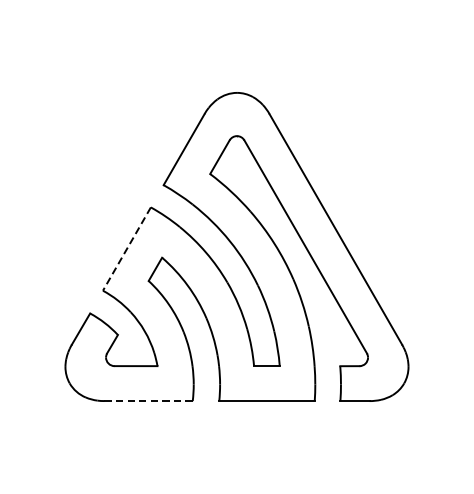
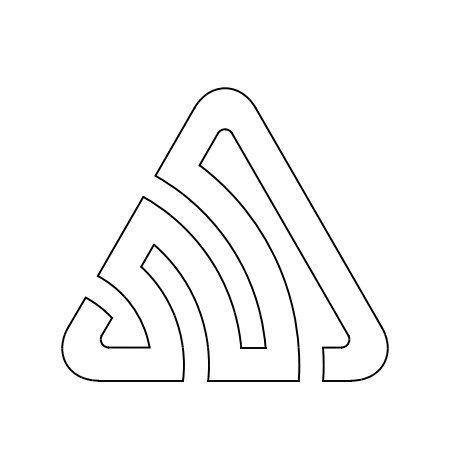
line: (126, 249) -> (120, 236), dashed -> solid
line: (148, 400) -> (141, 380), dashed -> solid

